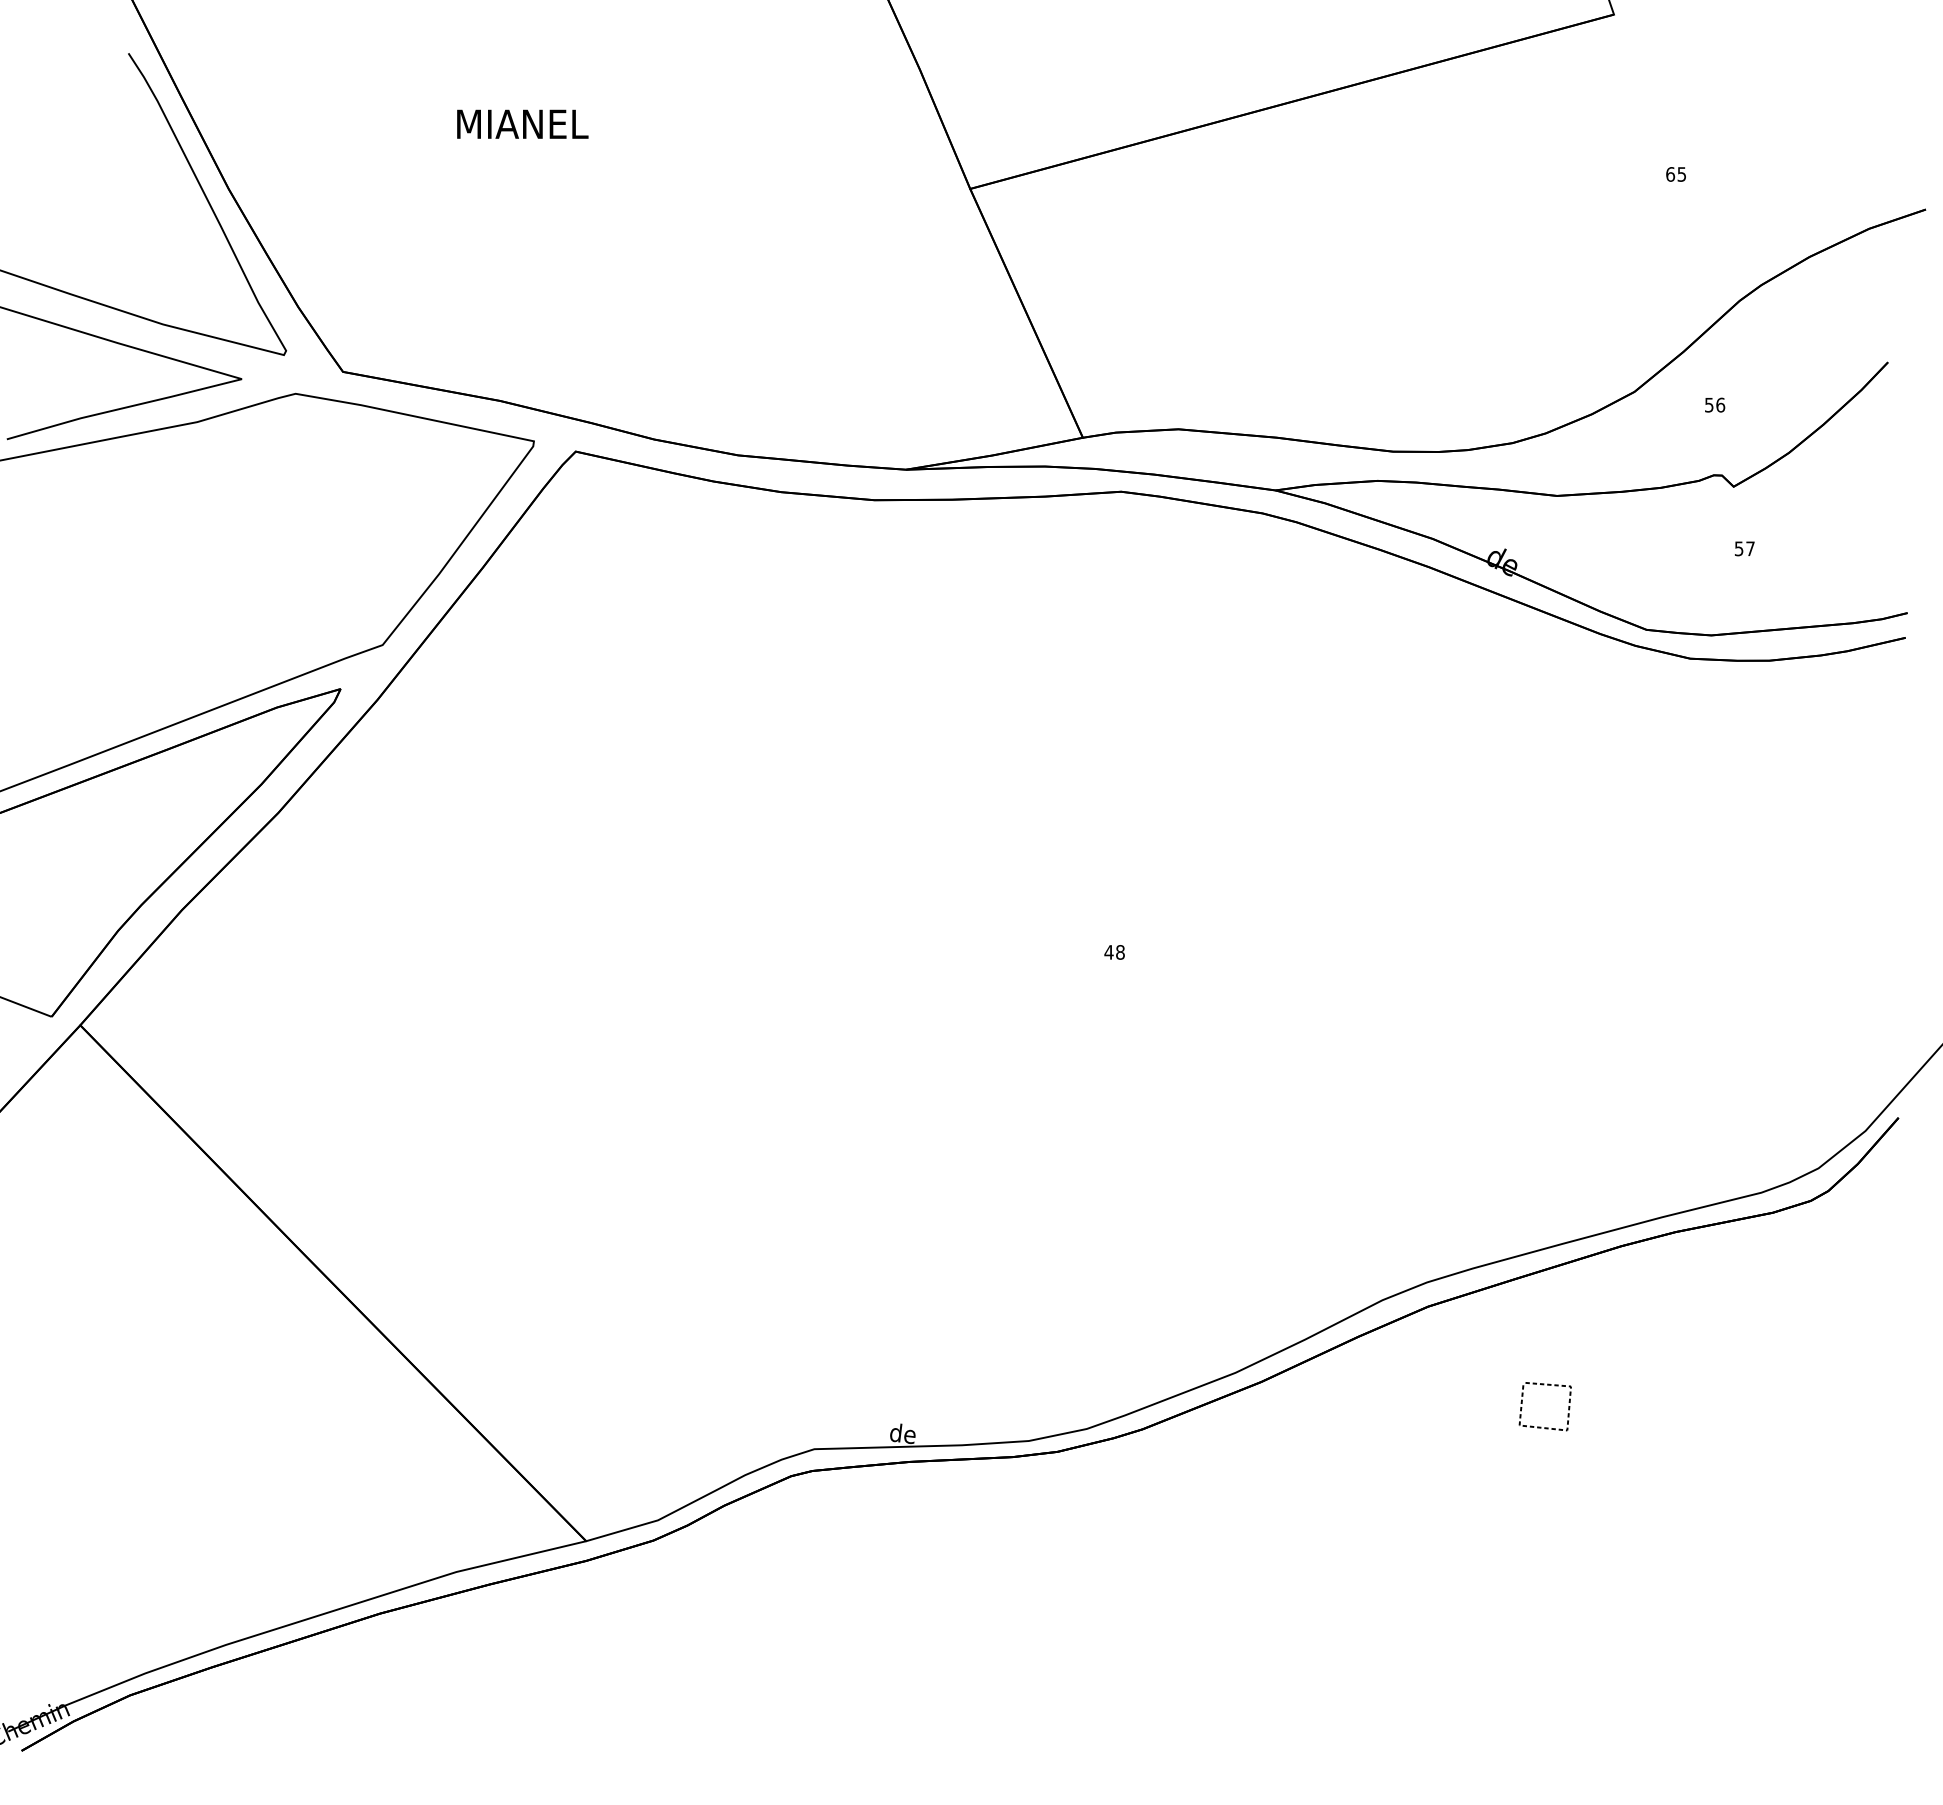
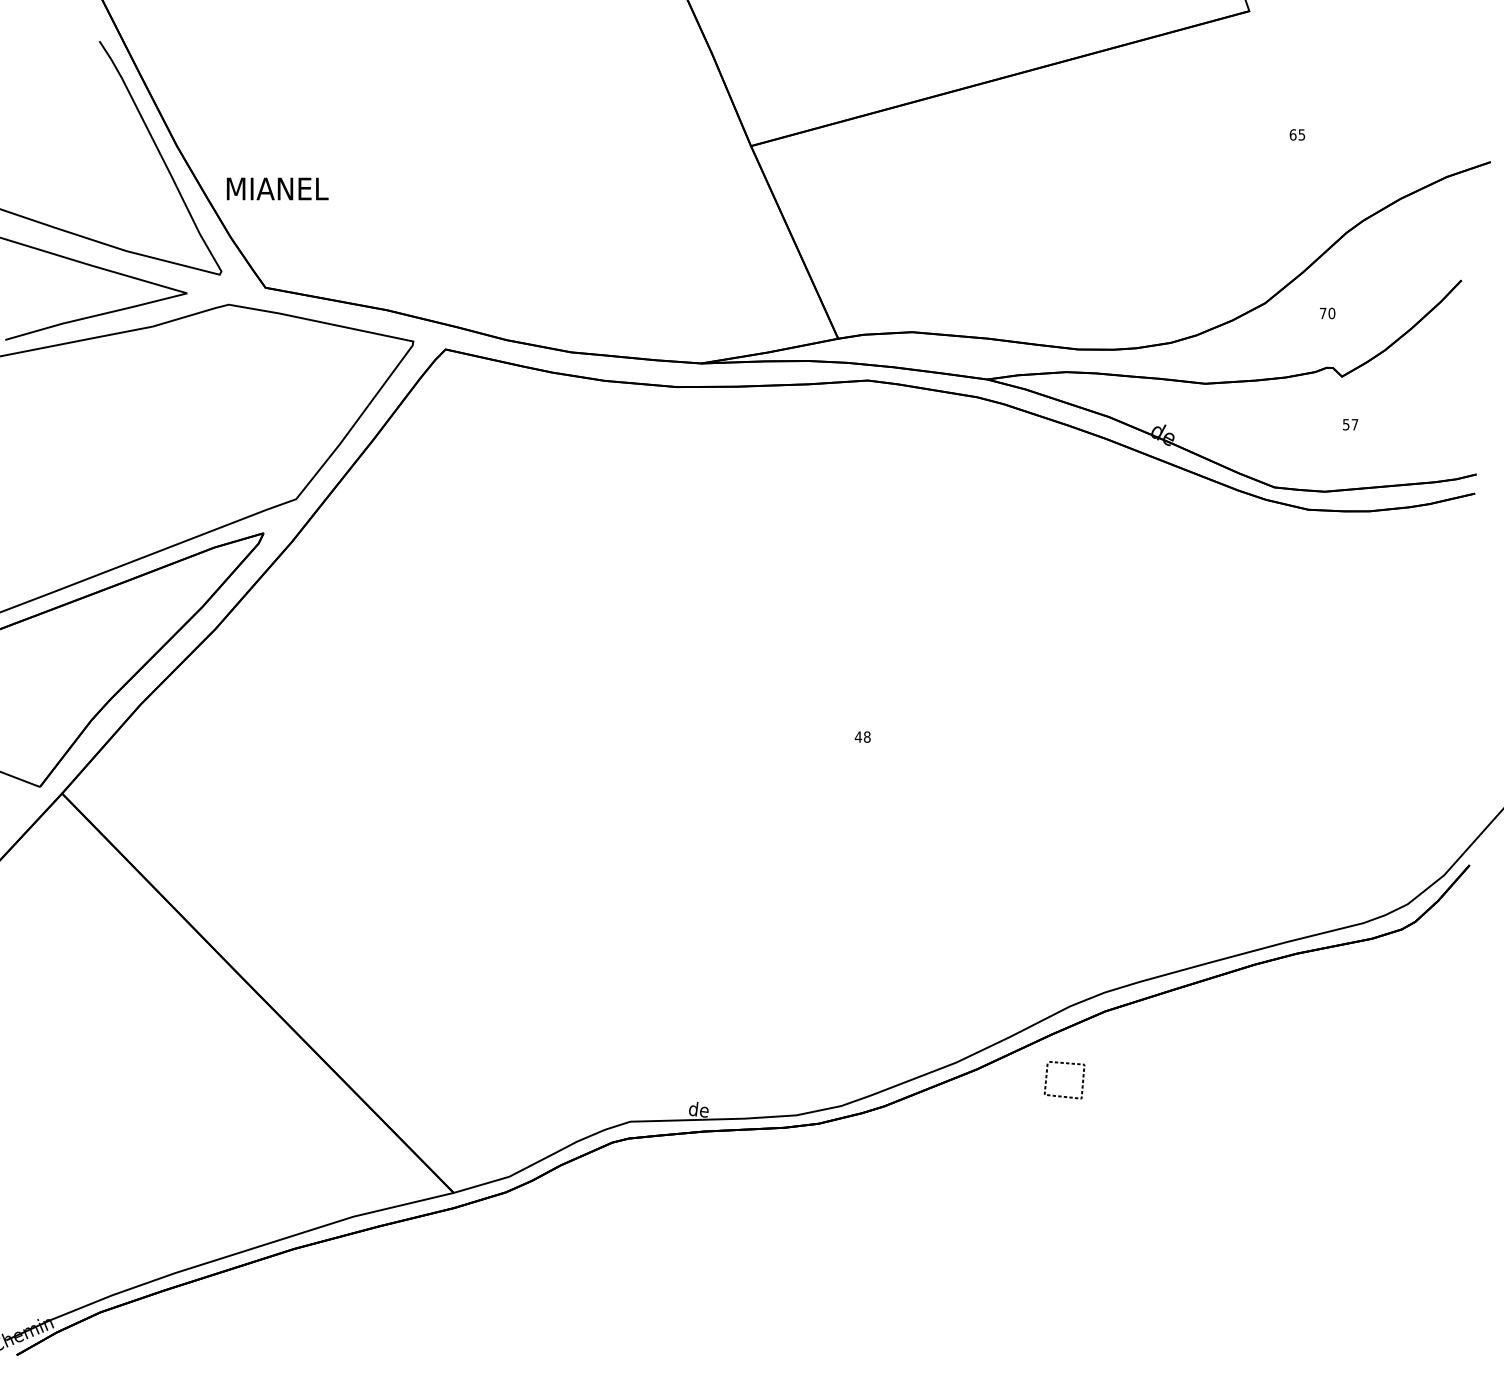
text: (522, 123) -> (277, 188), moved
text: (1715, 404) -> (1327, 312), 56 -> 70
line: (1540, 1426) -> (1060, 1095), moved

